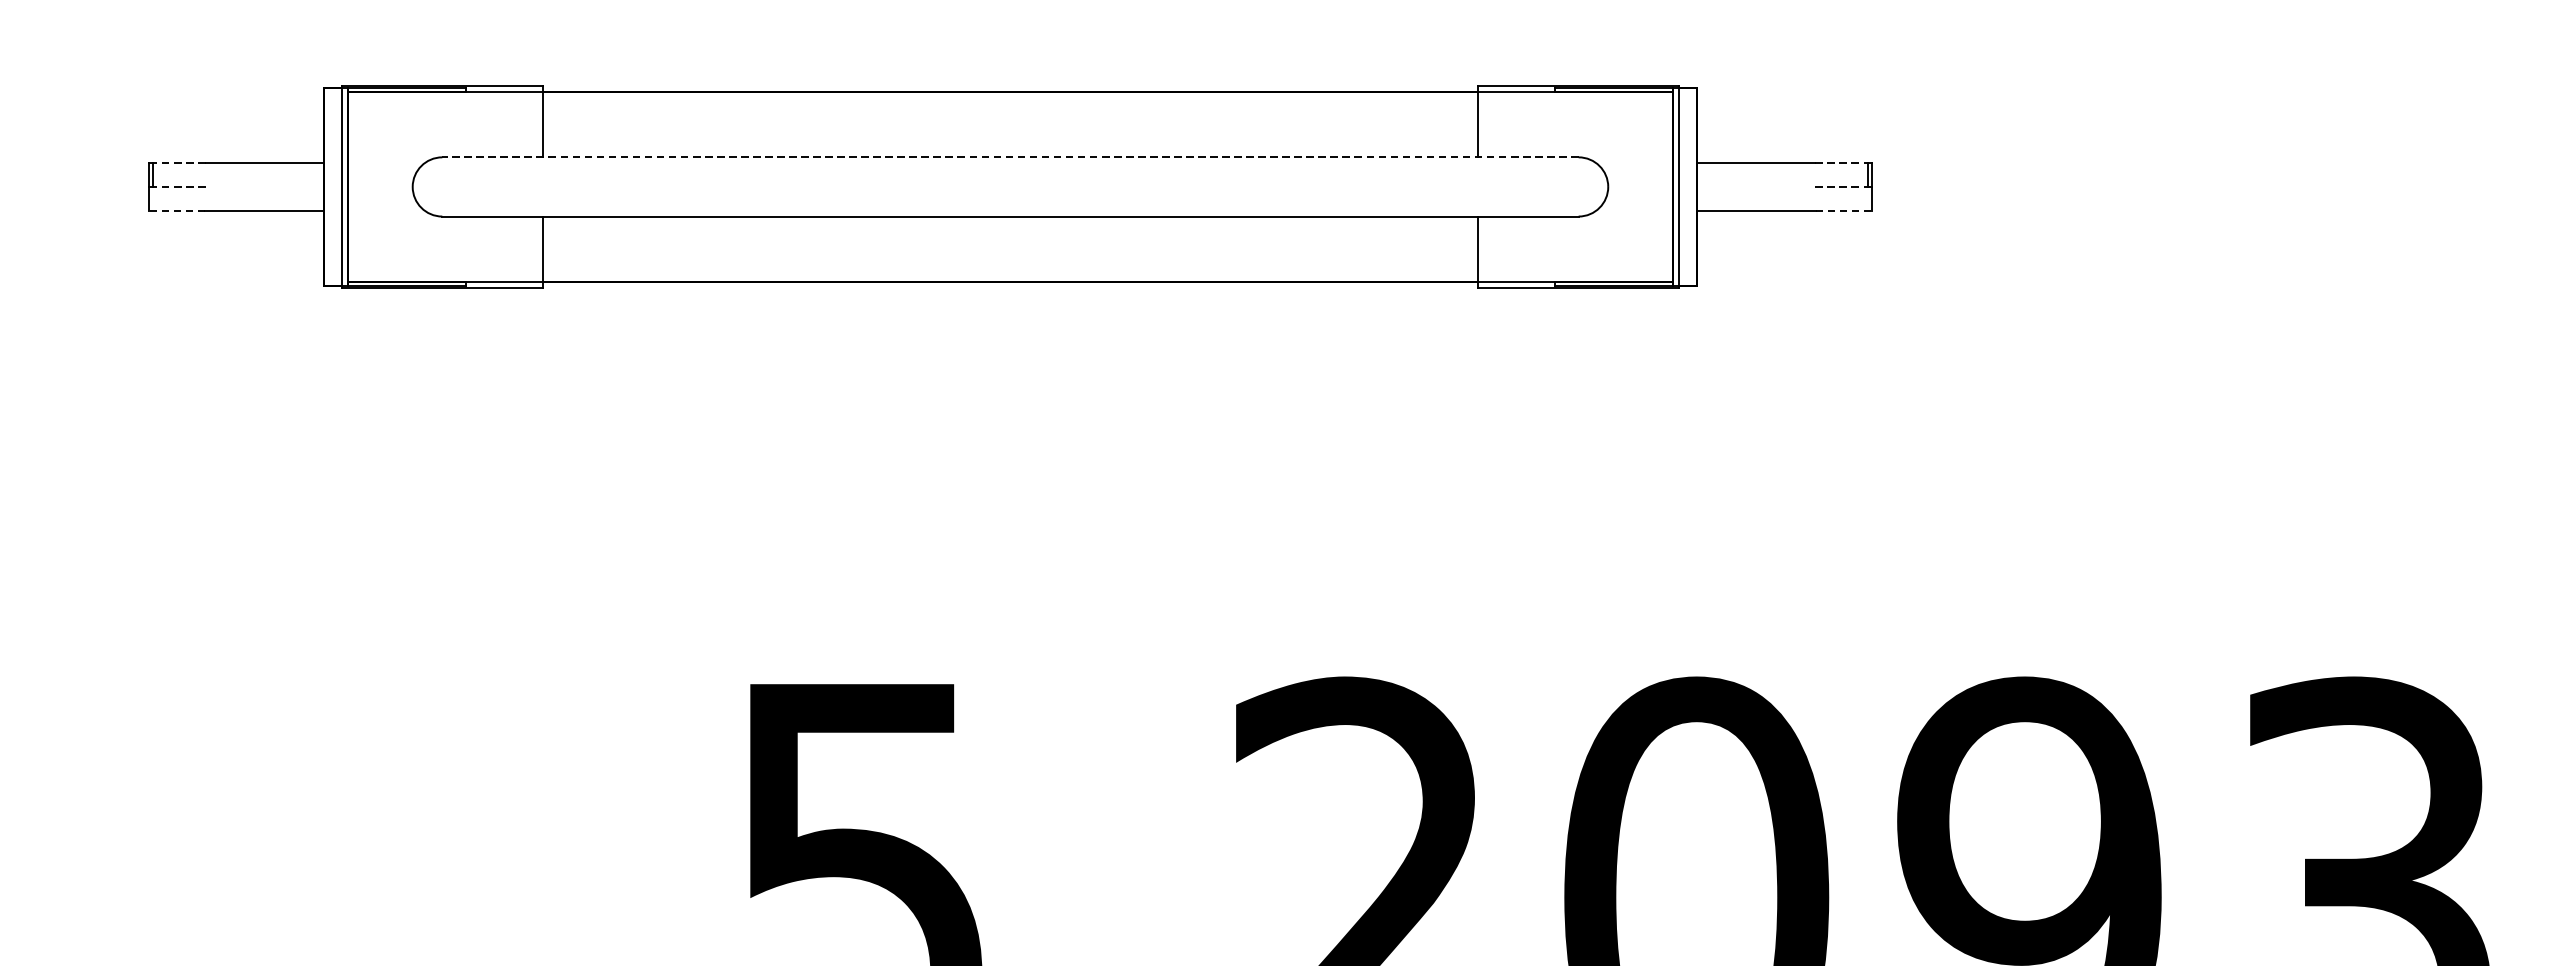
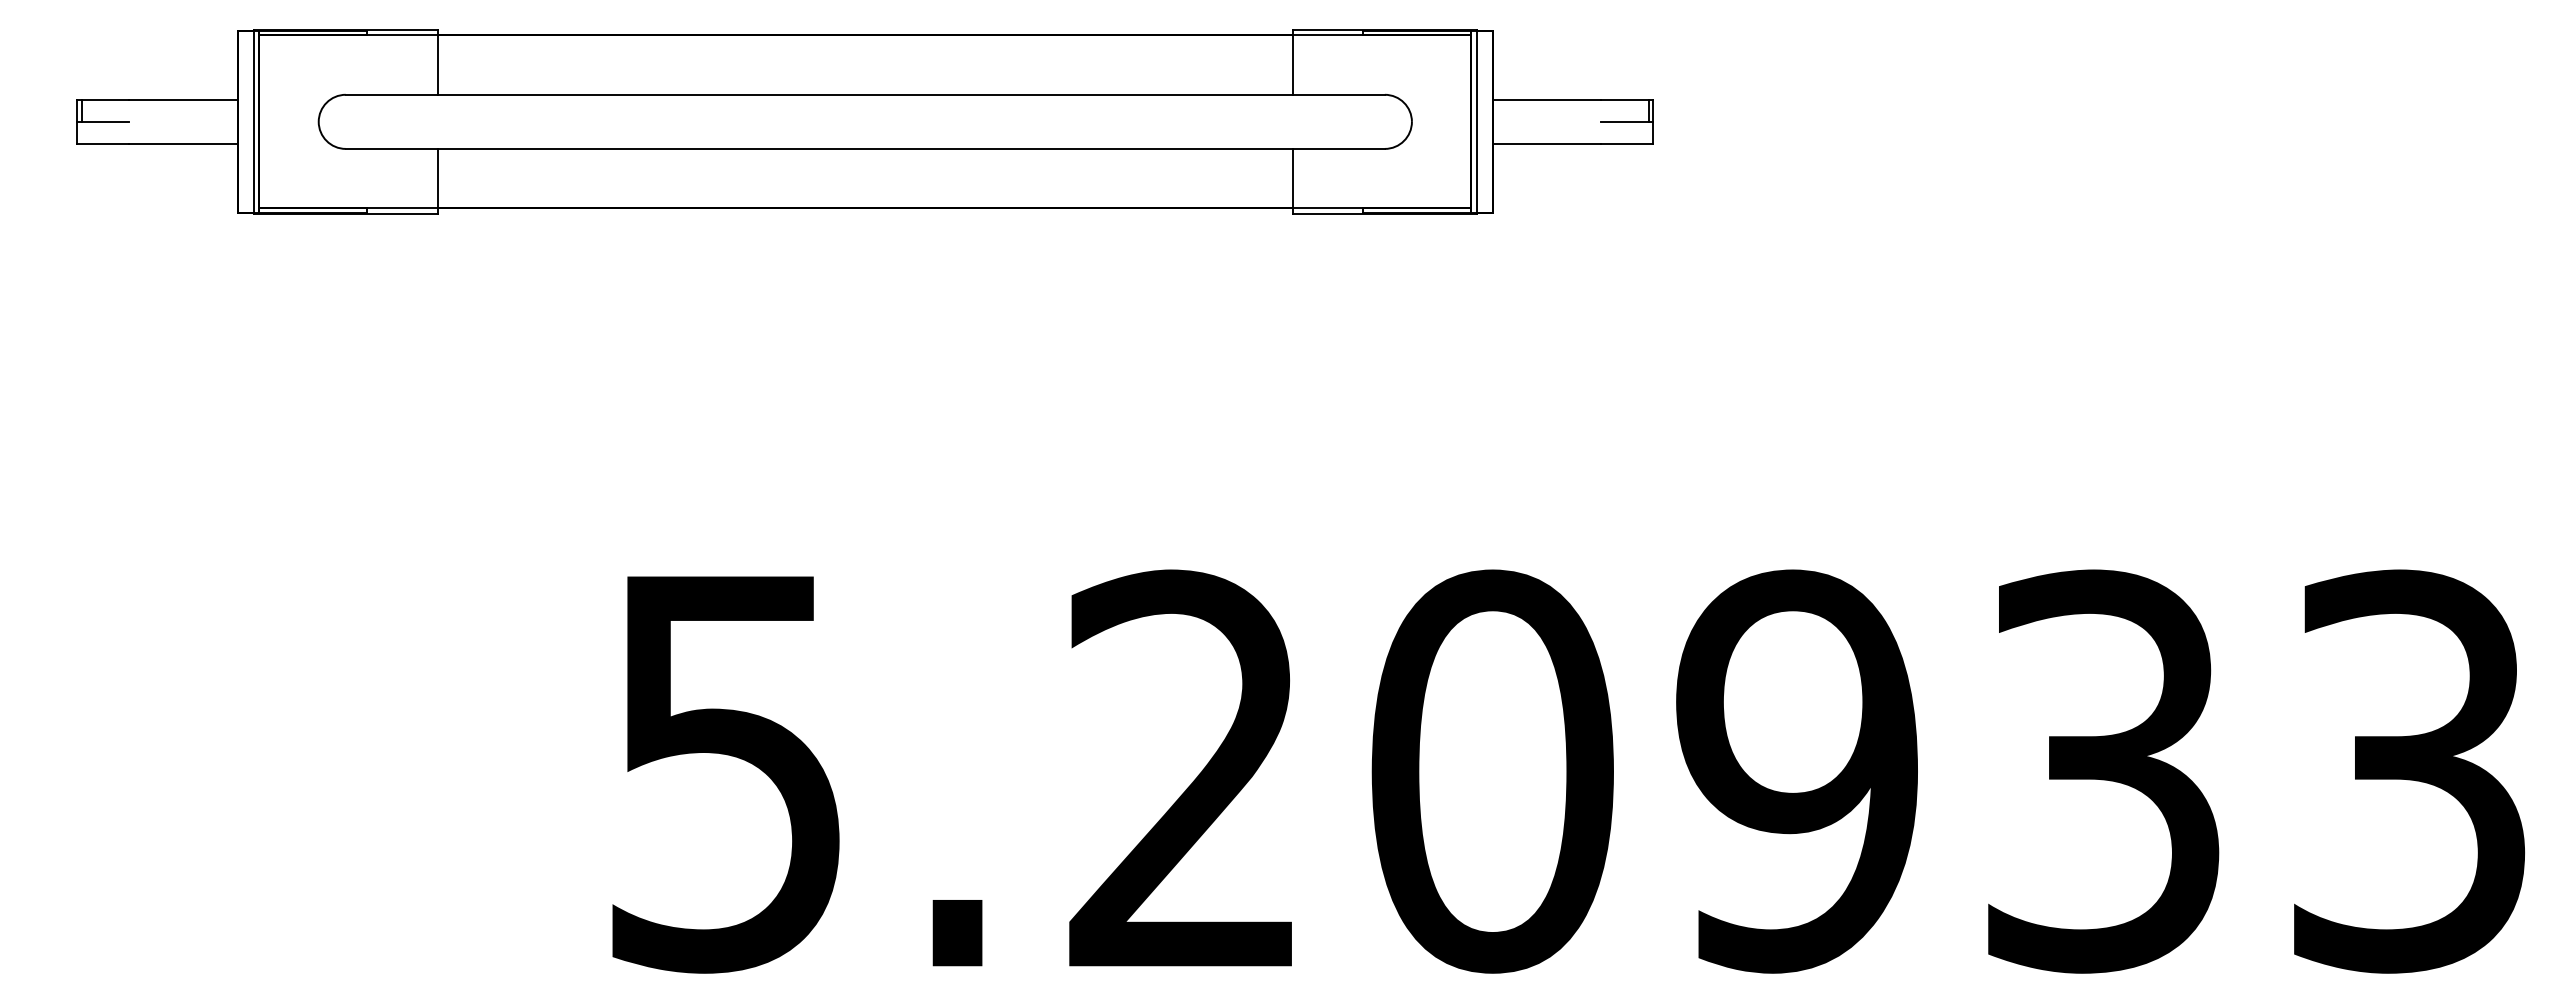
line: (1010, 157) -> (865, 94), dashed -> solid
line: (179, 163) -> (105, 100), dashed -> solid
line: (1841, 163) -> (1625, 100), dashed -> solid
line: (179, 186) -> (105, 121), dashed -> solid
line: (1841, 186) -> (1625, 121), dashed -> solid
line: (177, 210) -> (103, 143), dashed -> solid
line: (1843, 210) -> (1627, 143), dashed -> solid

